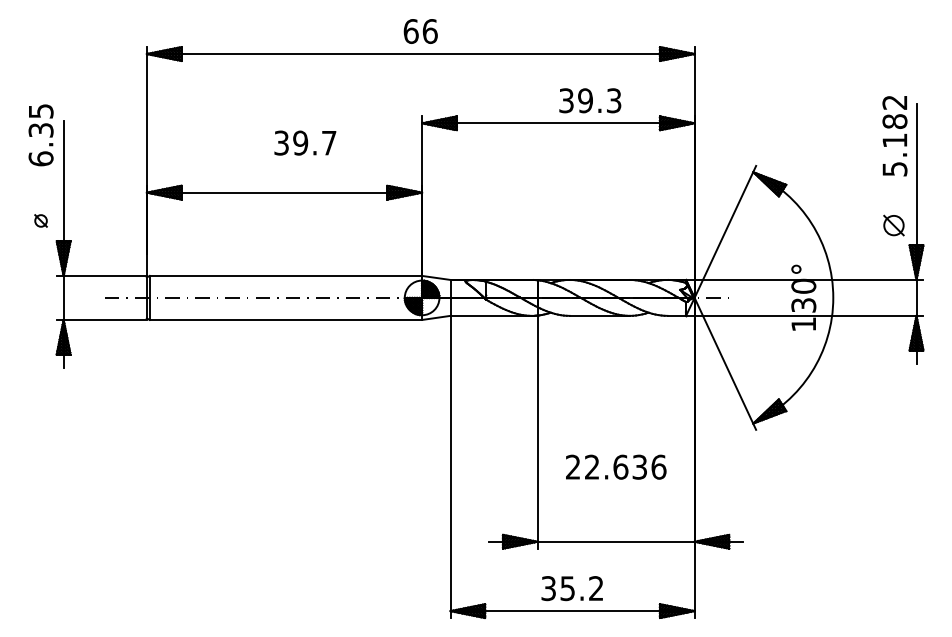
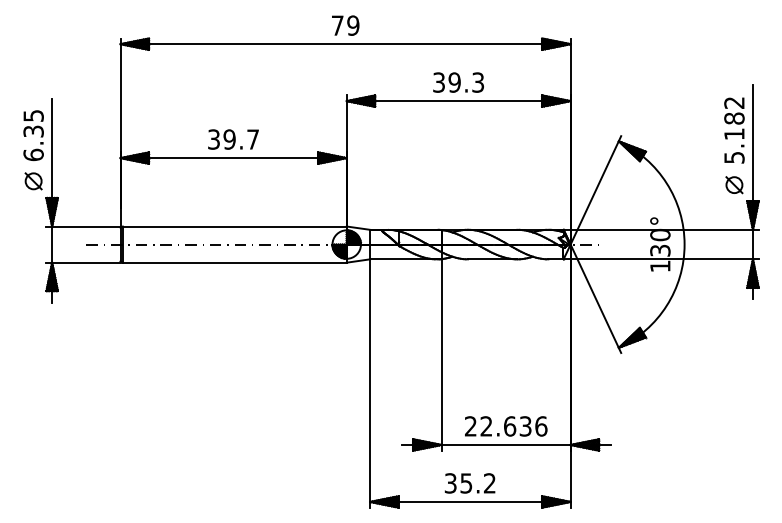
text: (420, 31) -> (345, 25), 66 -> 79
text: (590, 100) -> (458, 82), moved
text: (40, 135) -> (33, 135), moved
text: (894, 136) -> (734, 130), moved
text: (305, 142) -> (233, 139), moved
part: (40, 220) -> (33, 180), size x1.67
text: (616, 466) -> (506, 425), moved

